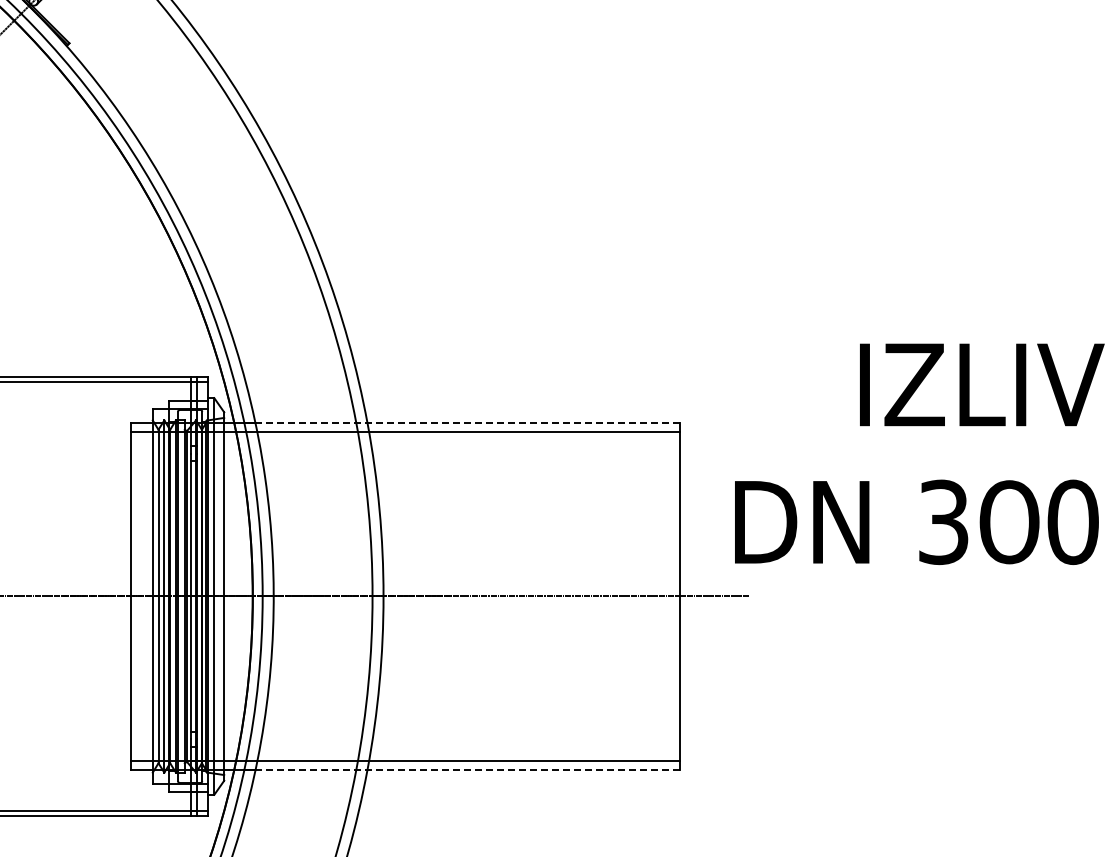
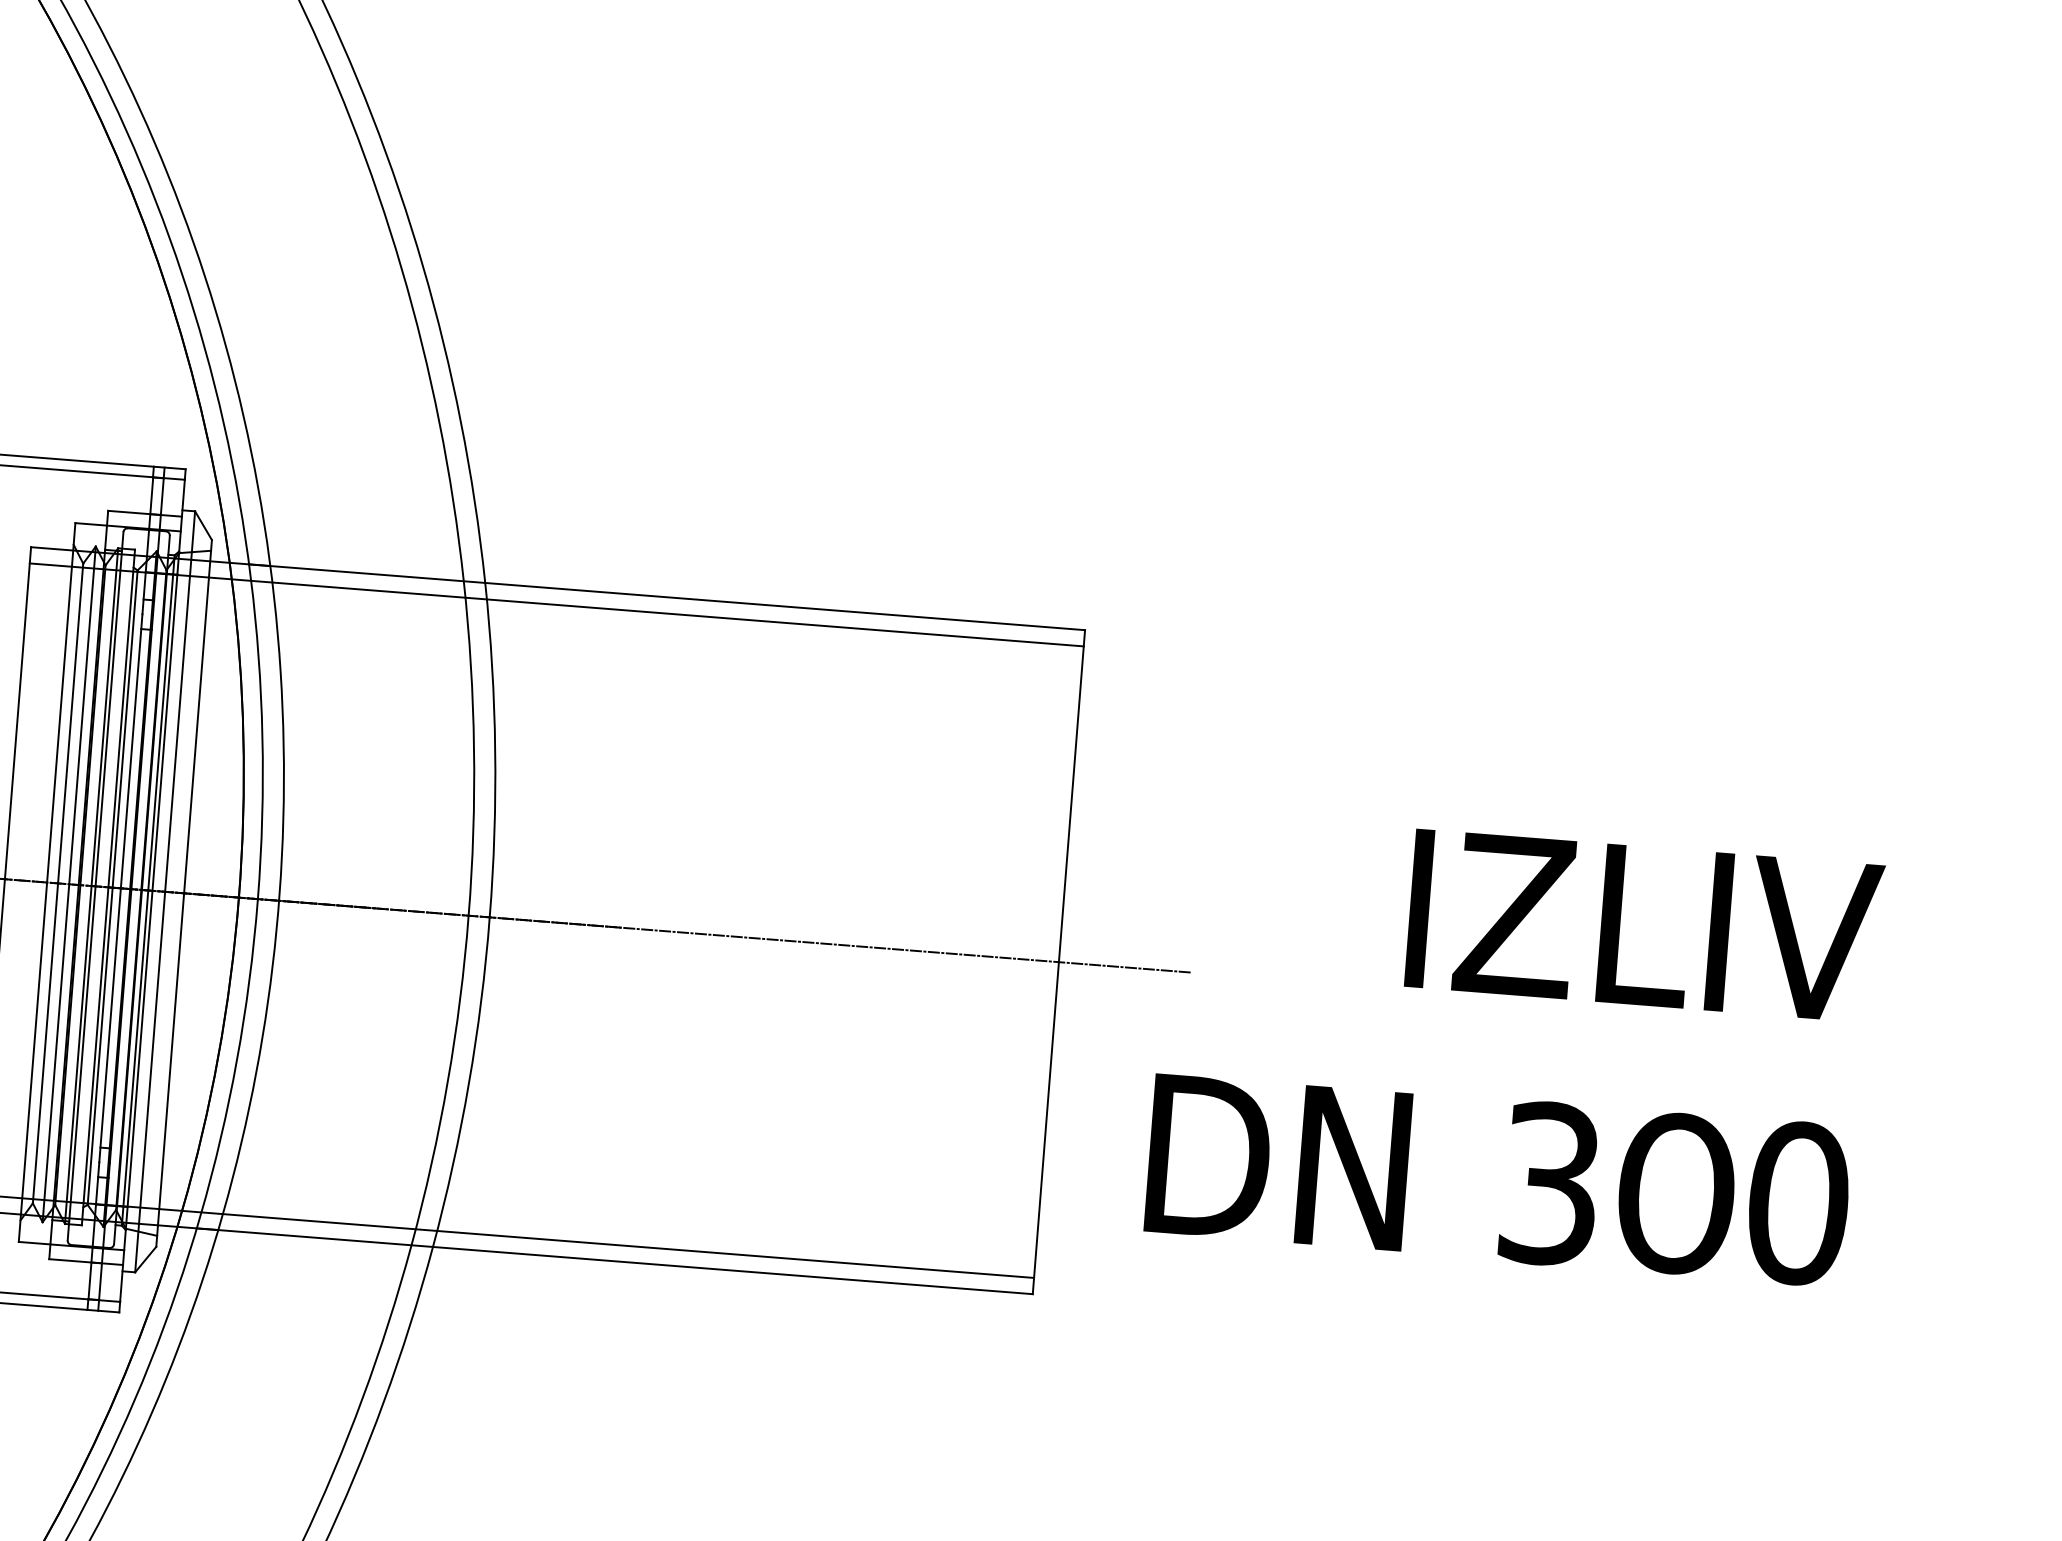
line: (467, 423) -> (676, 598), dashed -> solid
text: (919, 453) -> (1513, 1048), moved
line: (467, 769) -> (624, 1261), dashed -> solid

